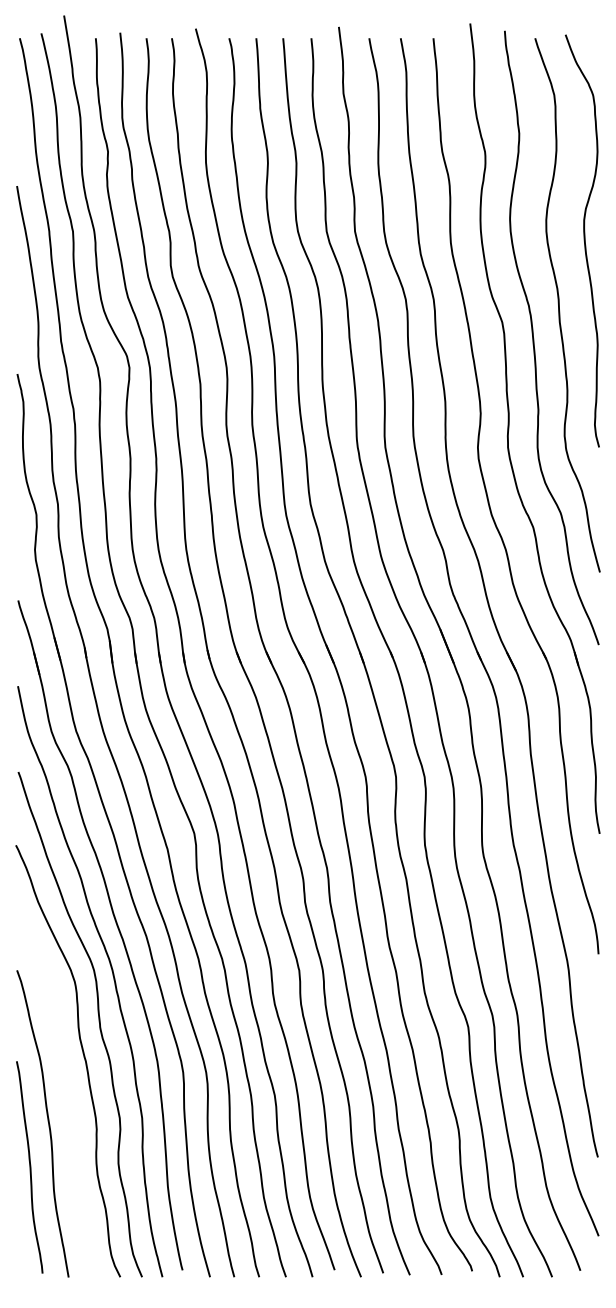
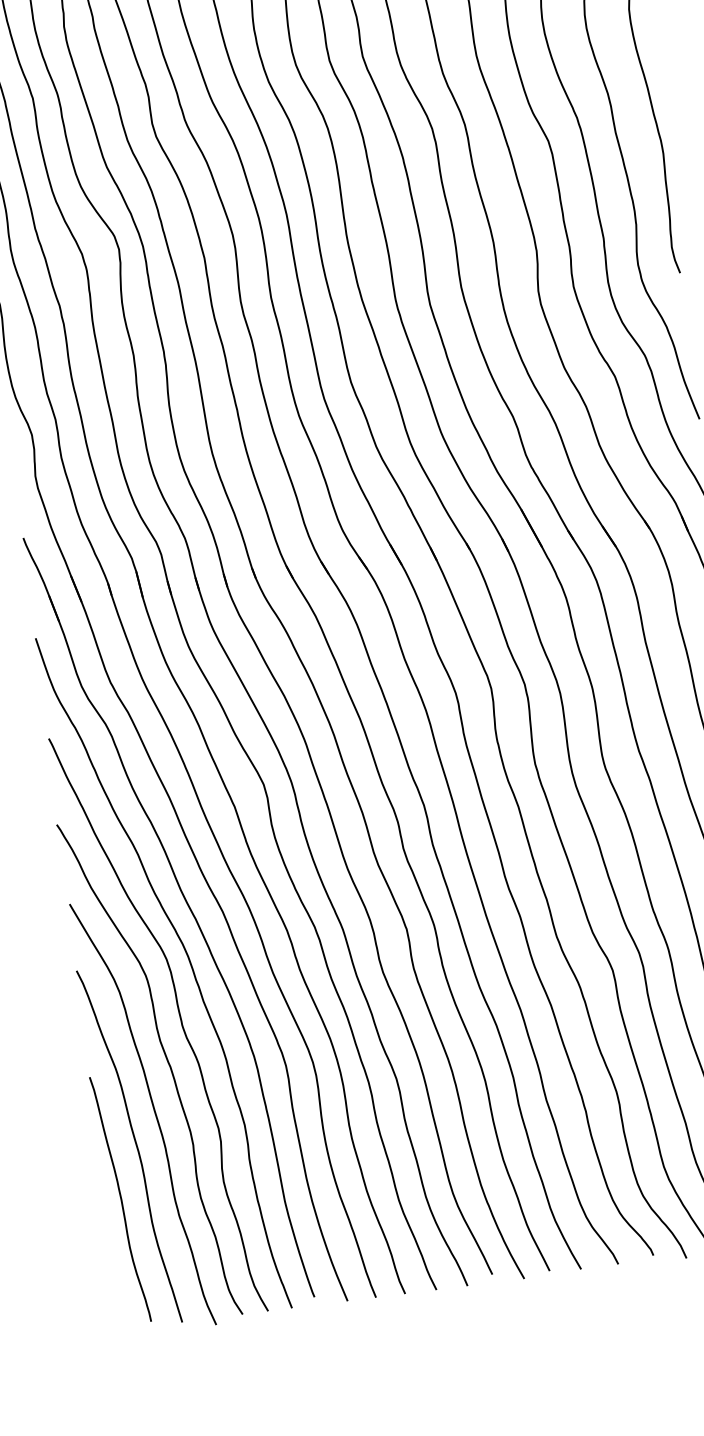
curve: (66, 1095) -> (152, 1109), added

